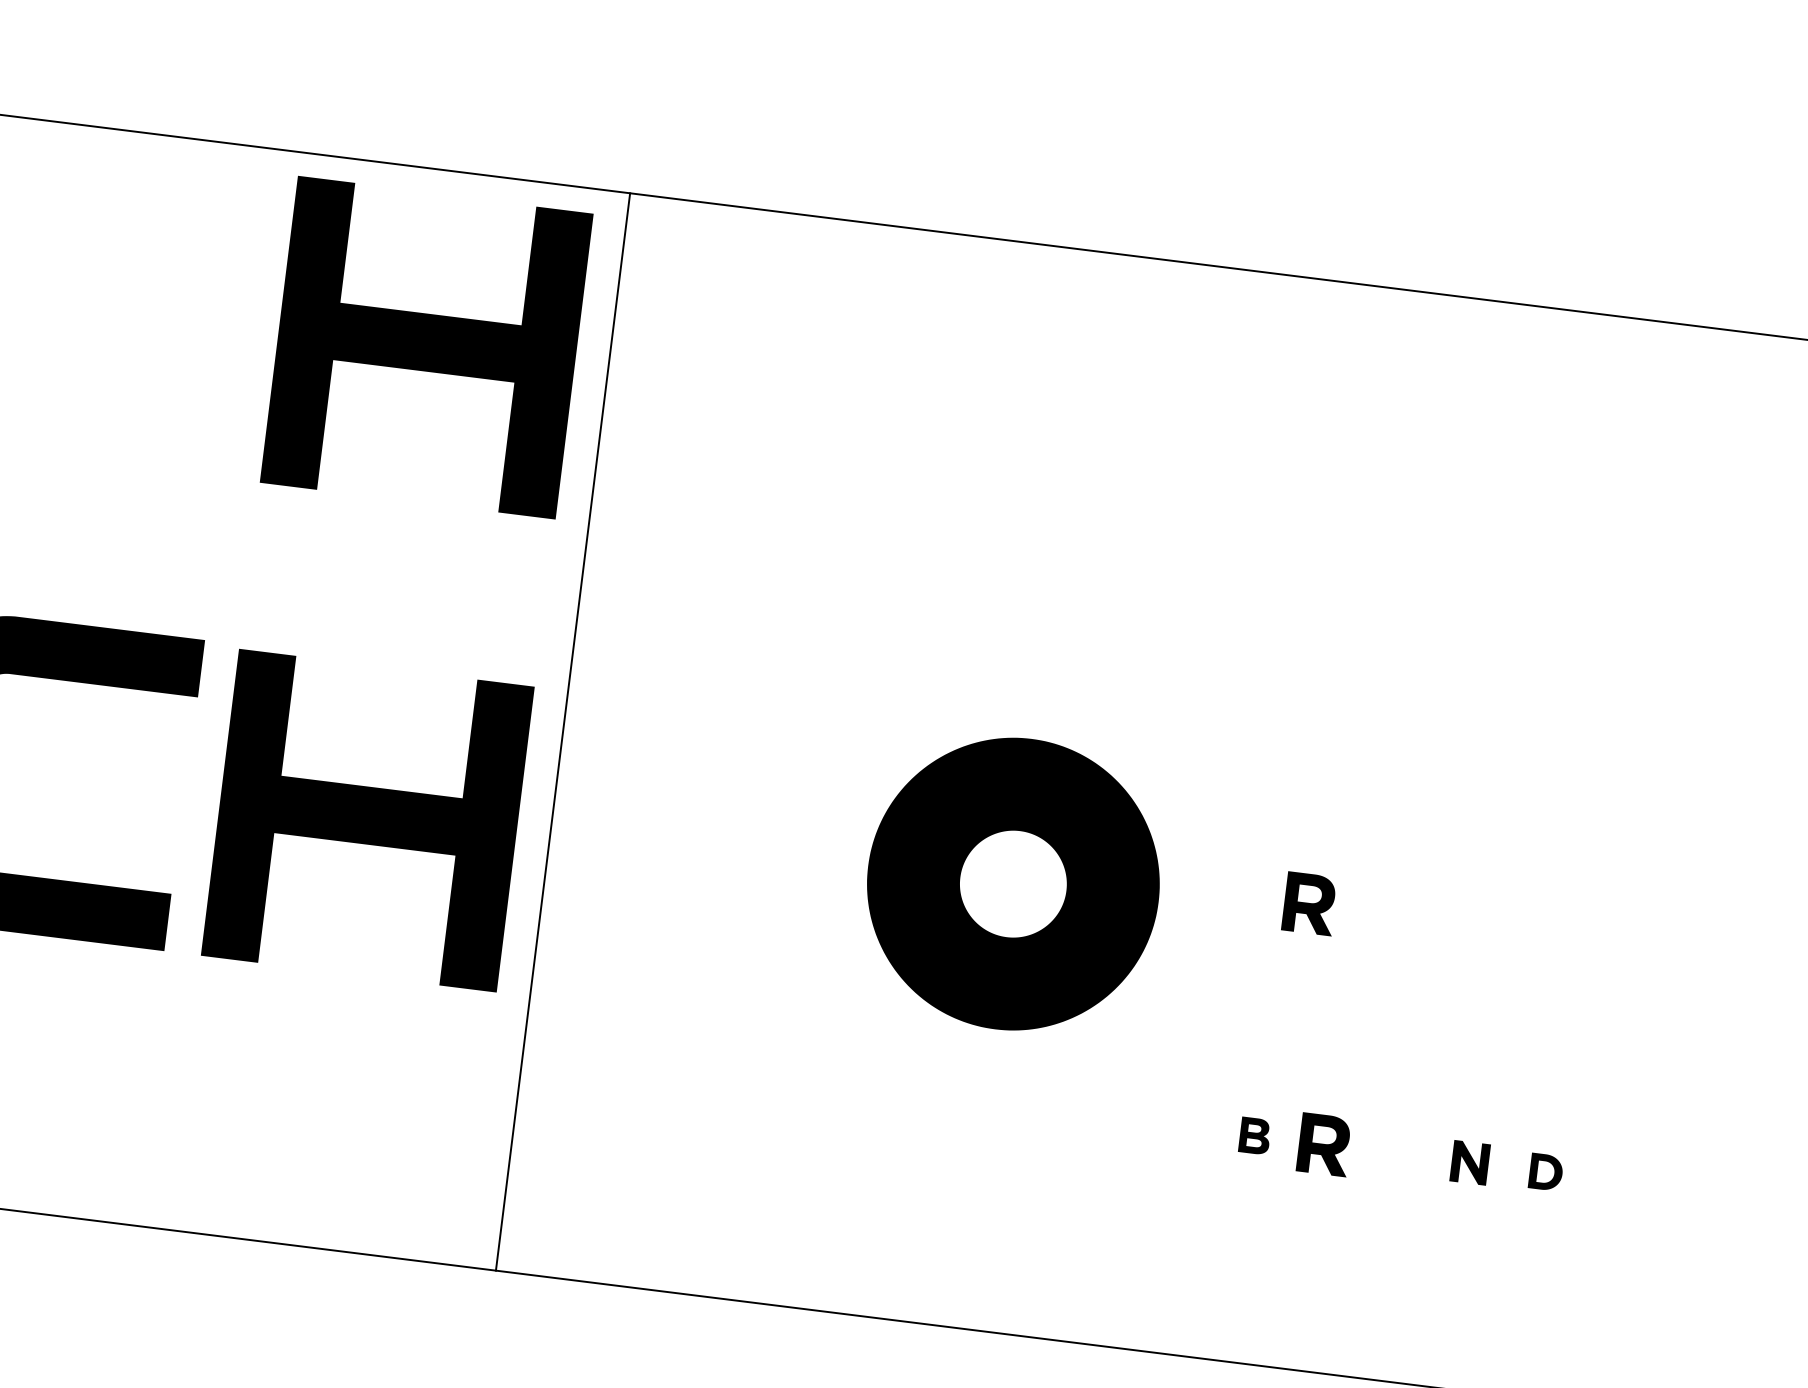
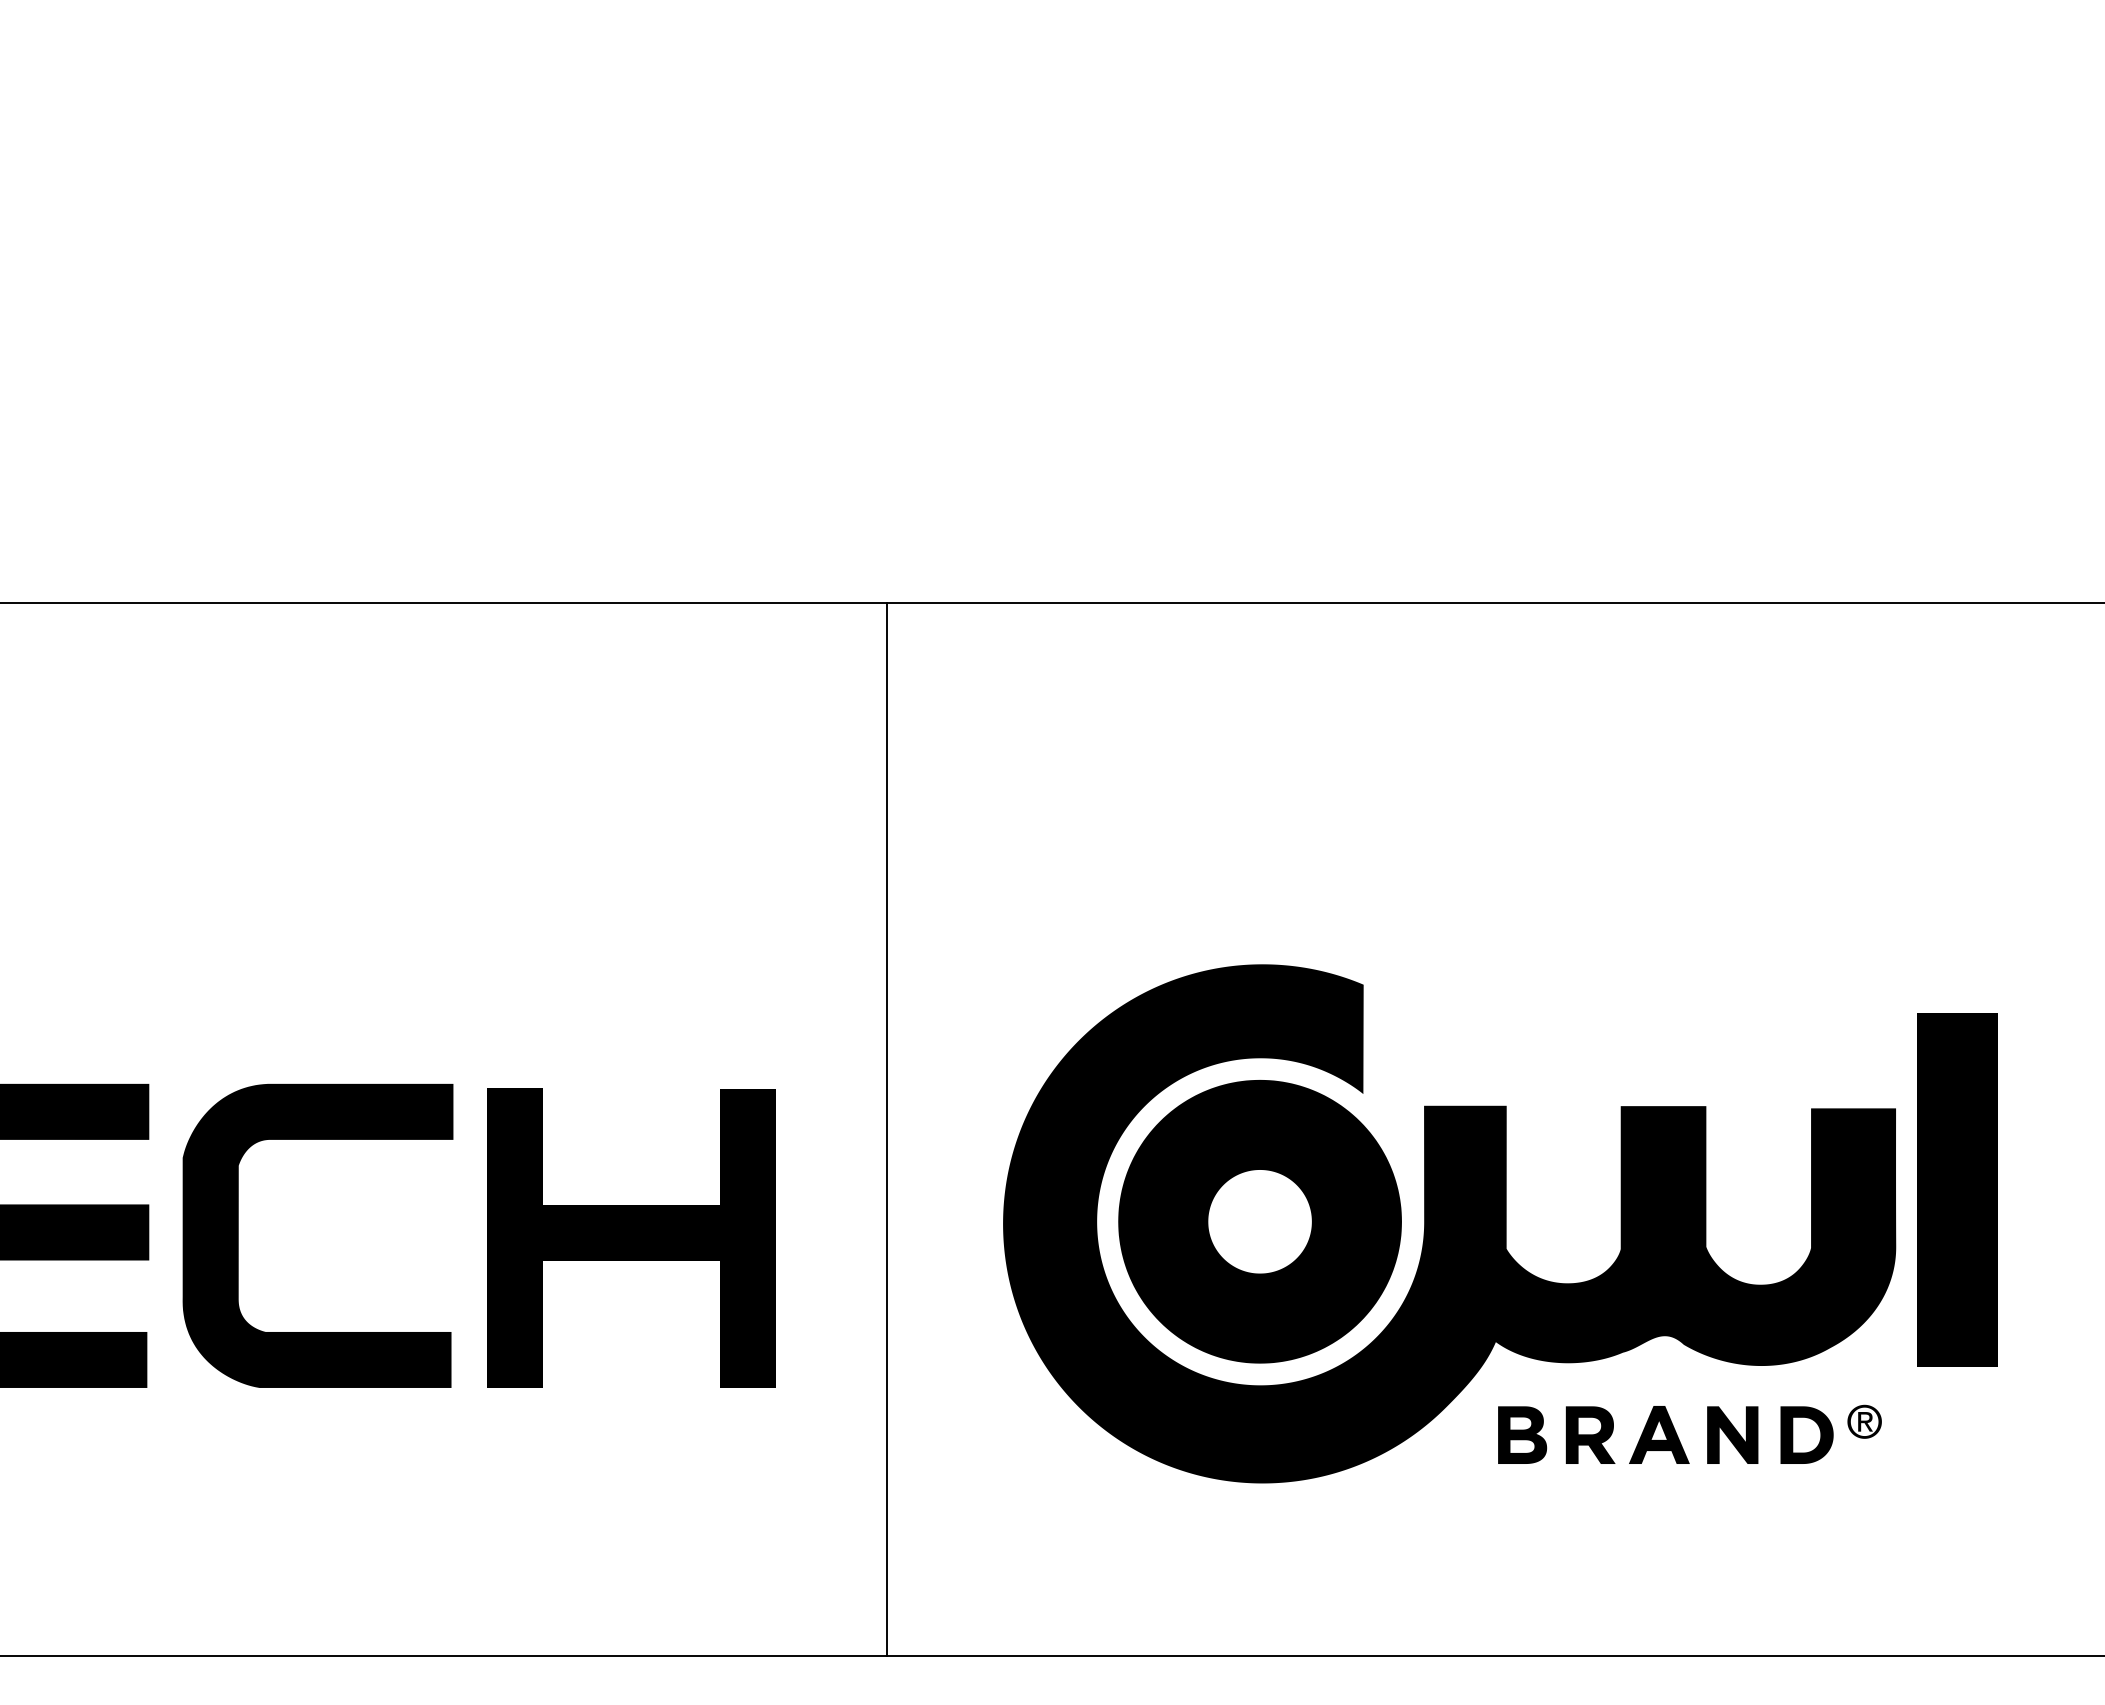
part: (426, 347) -> (631, 775), removed
line: (562, 732) -> (886, 1129), moved
part: (1309, 903) -> (1547, 1204), removed
fill: (1207, 910) -> (1449, 1223), added
fill: (1730, 939) -> (1956, 1189), added
part: (1254, 1135) -> (1522, 1434), size x1.67
part: (1395, 1152) -> (1659, 1434), added
part: (1469, 1162) -> (1732, 1434), size x1.43
part: (1606, 1165) -> (1864, 1421), added
part: (1545, 1171) -> (1806, 1434), size x1.67

